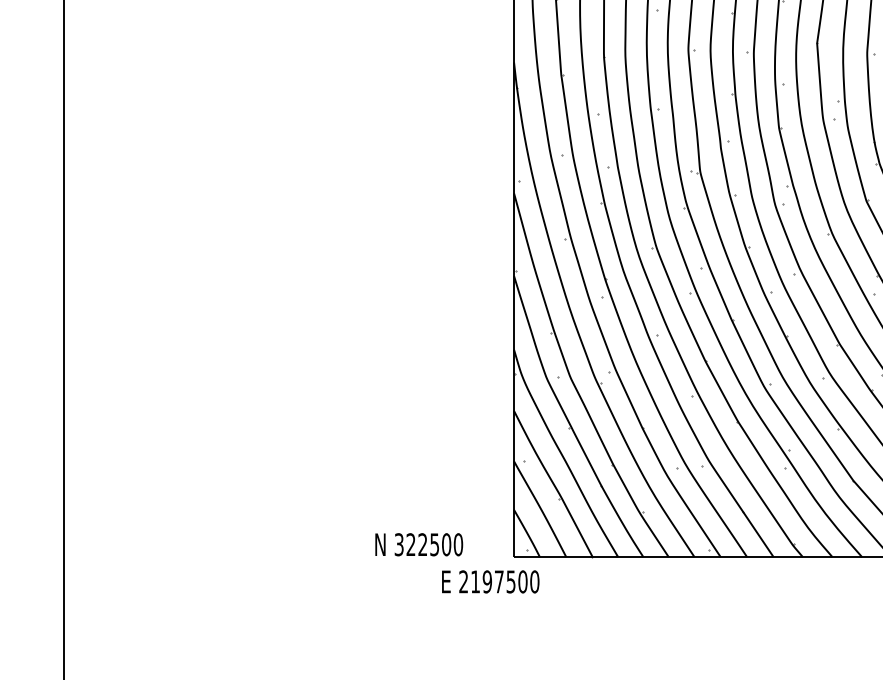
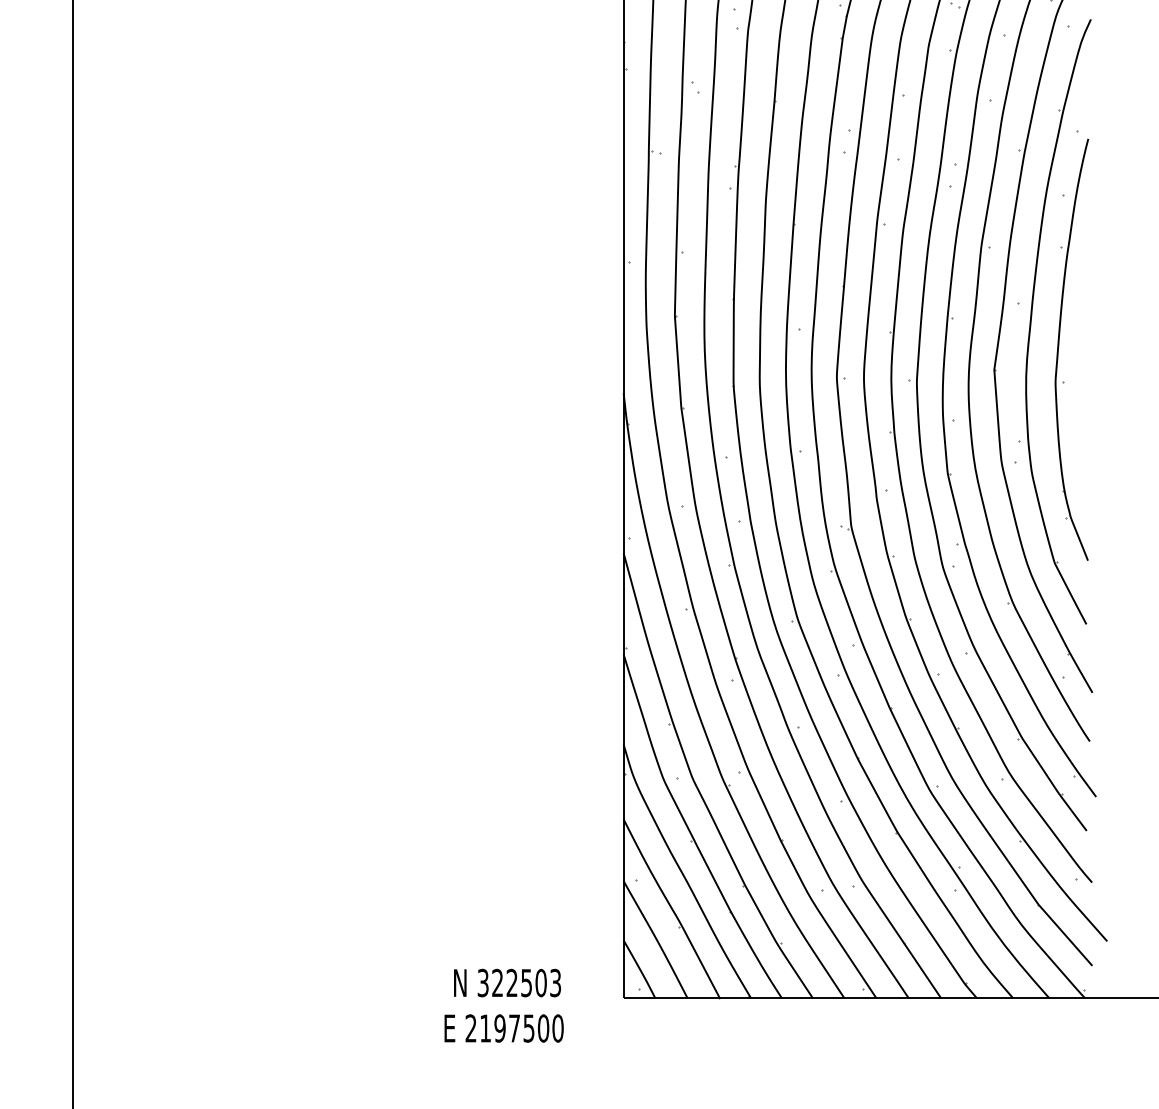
text: (458, 544) -> (555, 982), 322500 -> 322503
text: (490, 581) -> (503, 1028), moved

